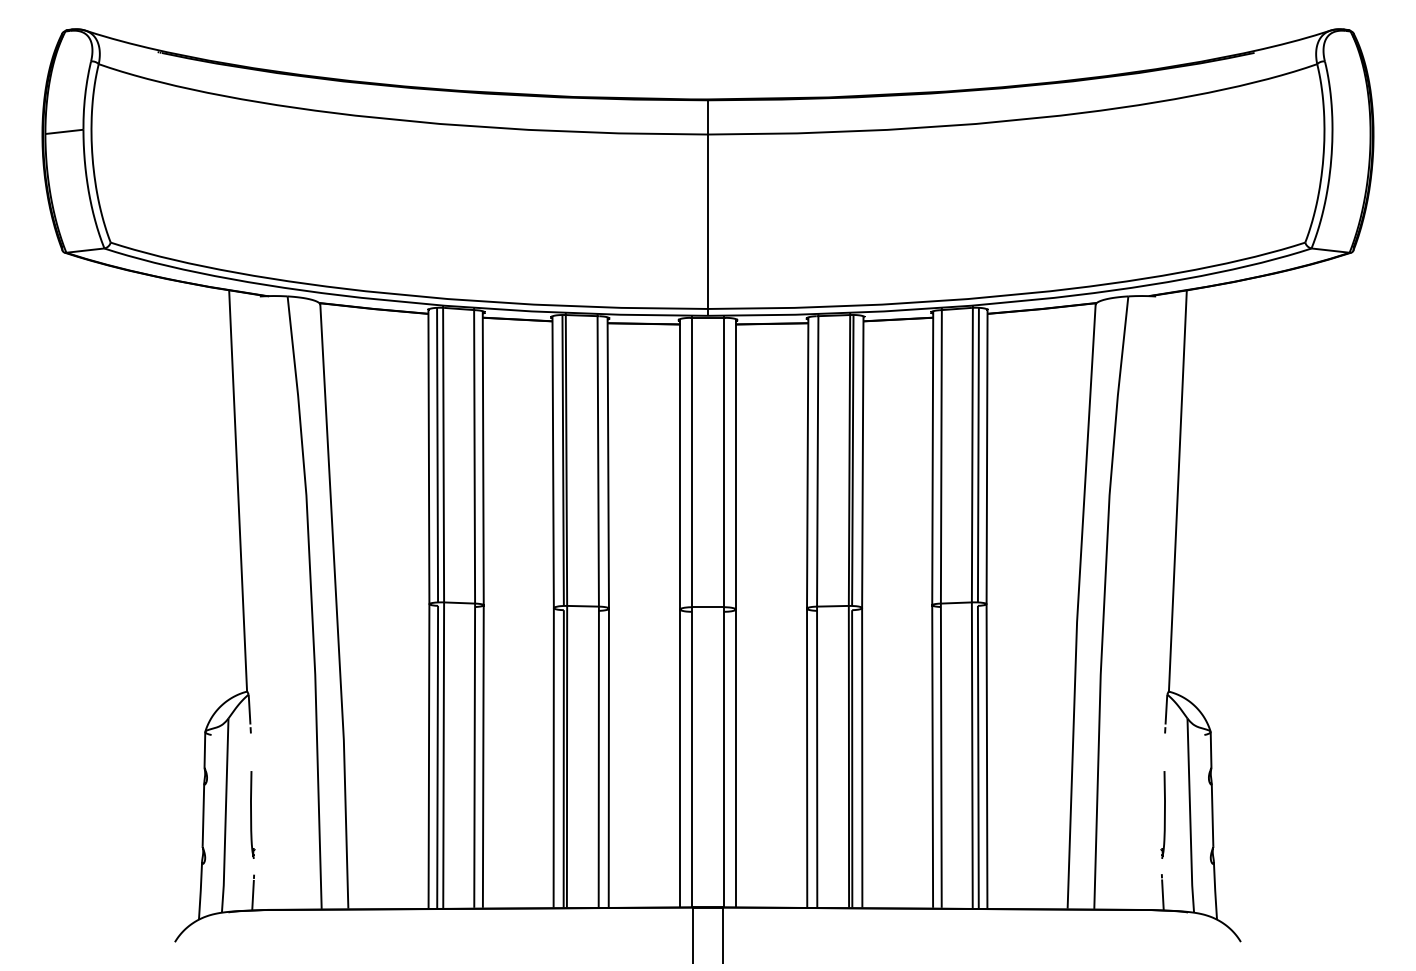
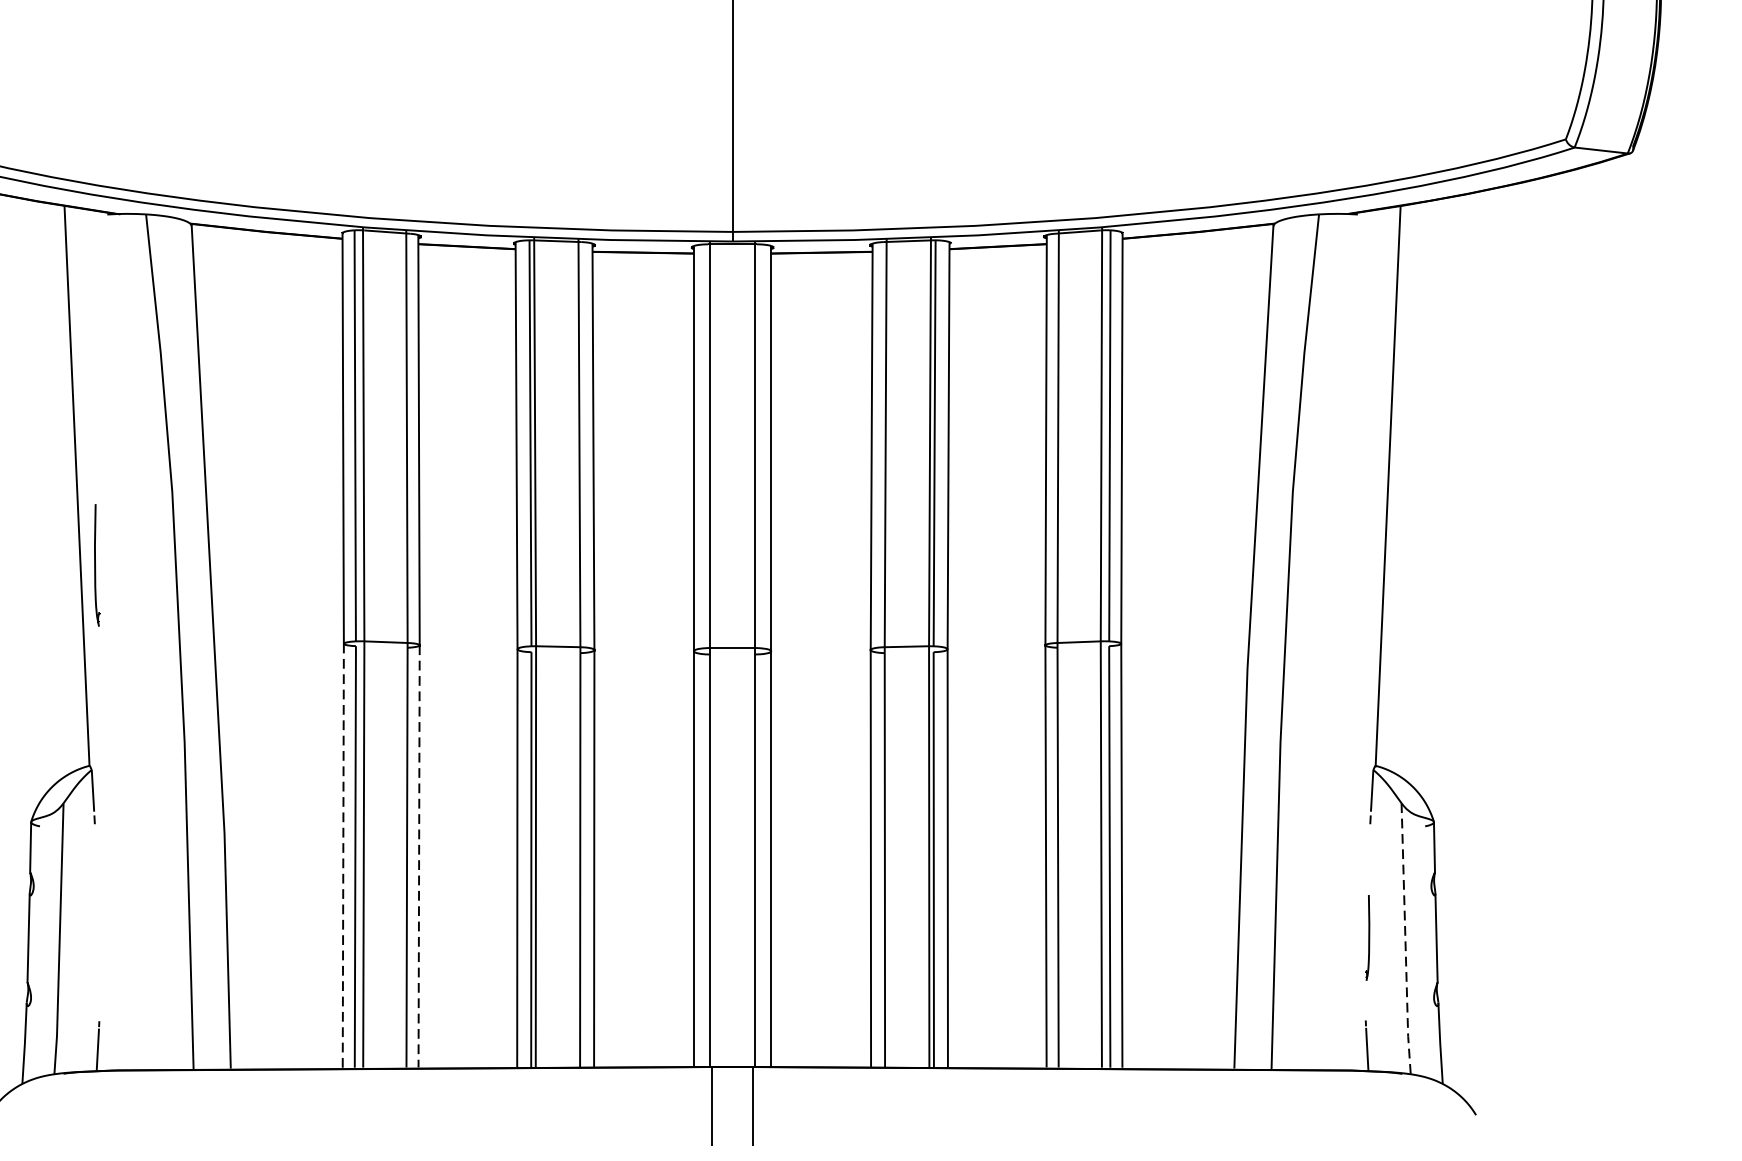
line: (428, 756) -> (342, 856), solid -> dashed
line: (483, 757) -> (419, 857), solid -> dashed
part: (252, 814) -> (97, 564), moved
part: (1162, 814) -> (1366, 937), size x0.7
line: (1190, 816) -> (1405, 940), solid -> dashed

